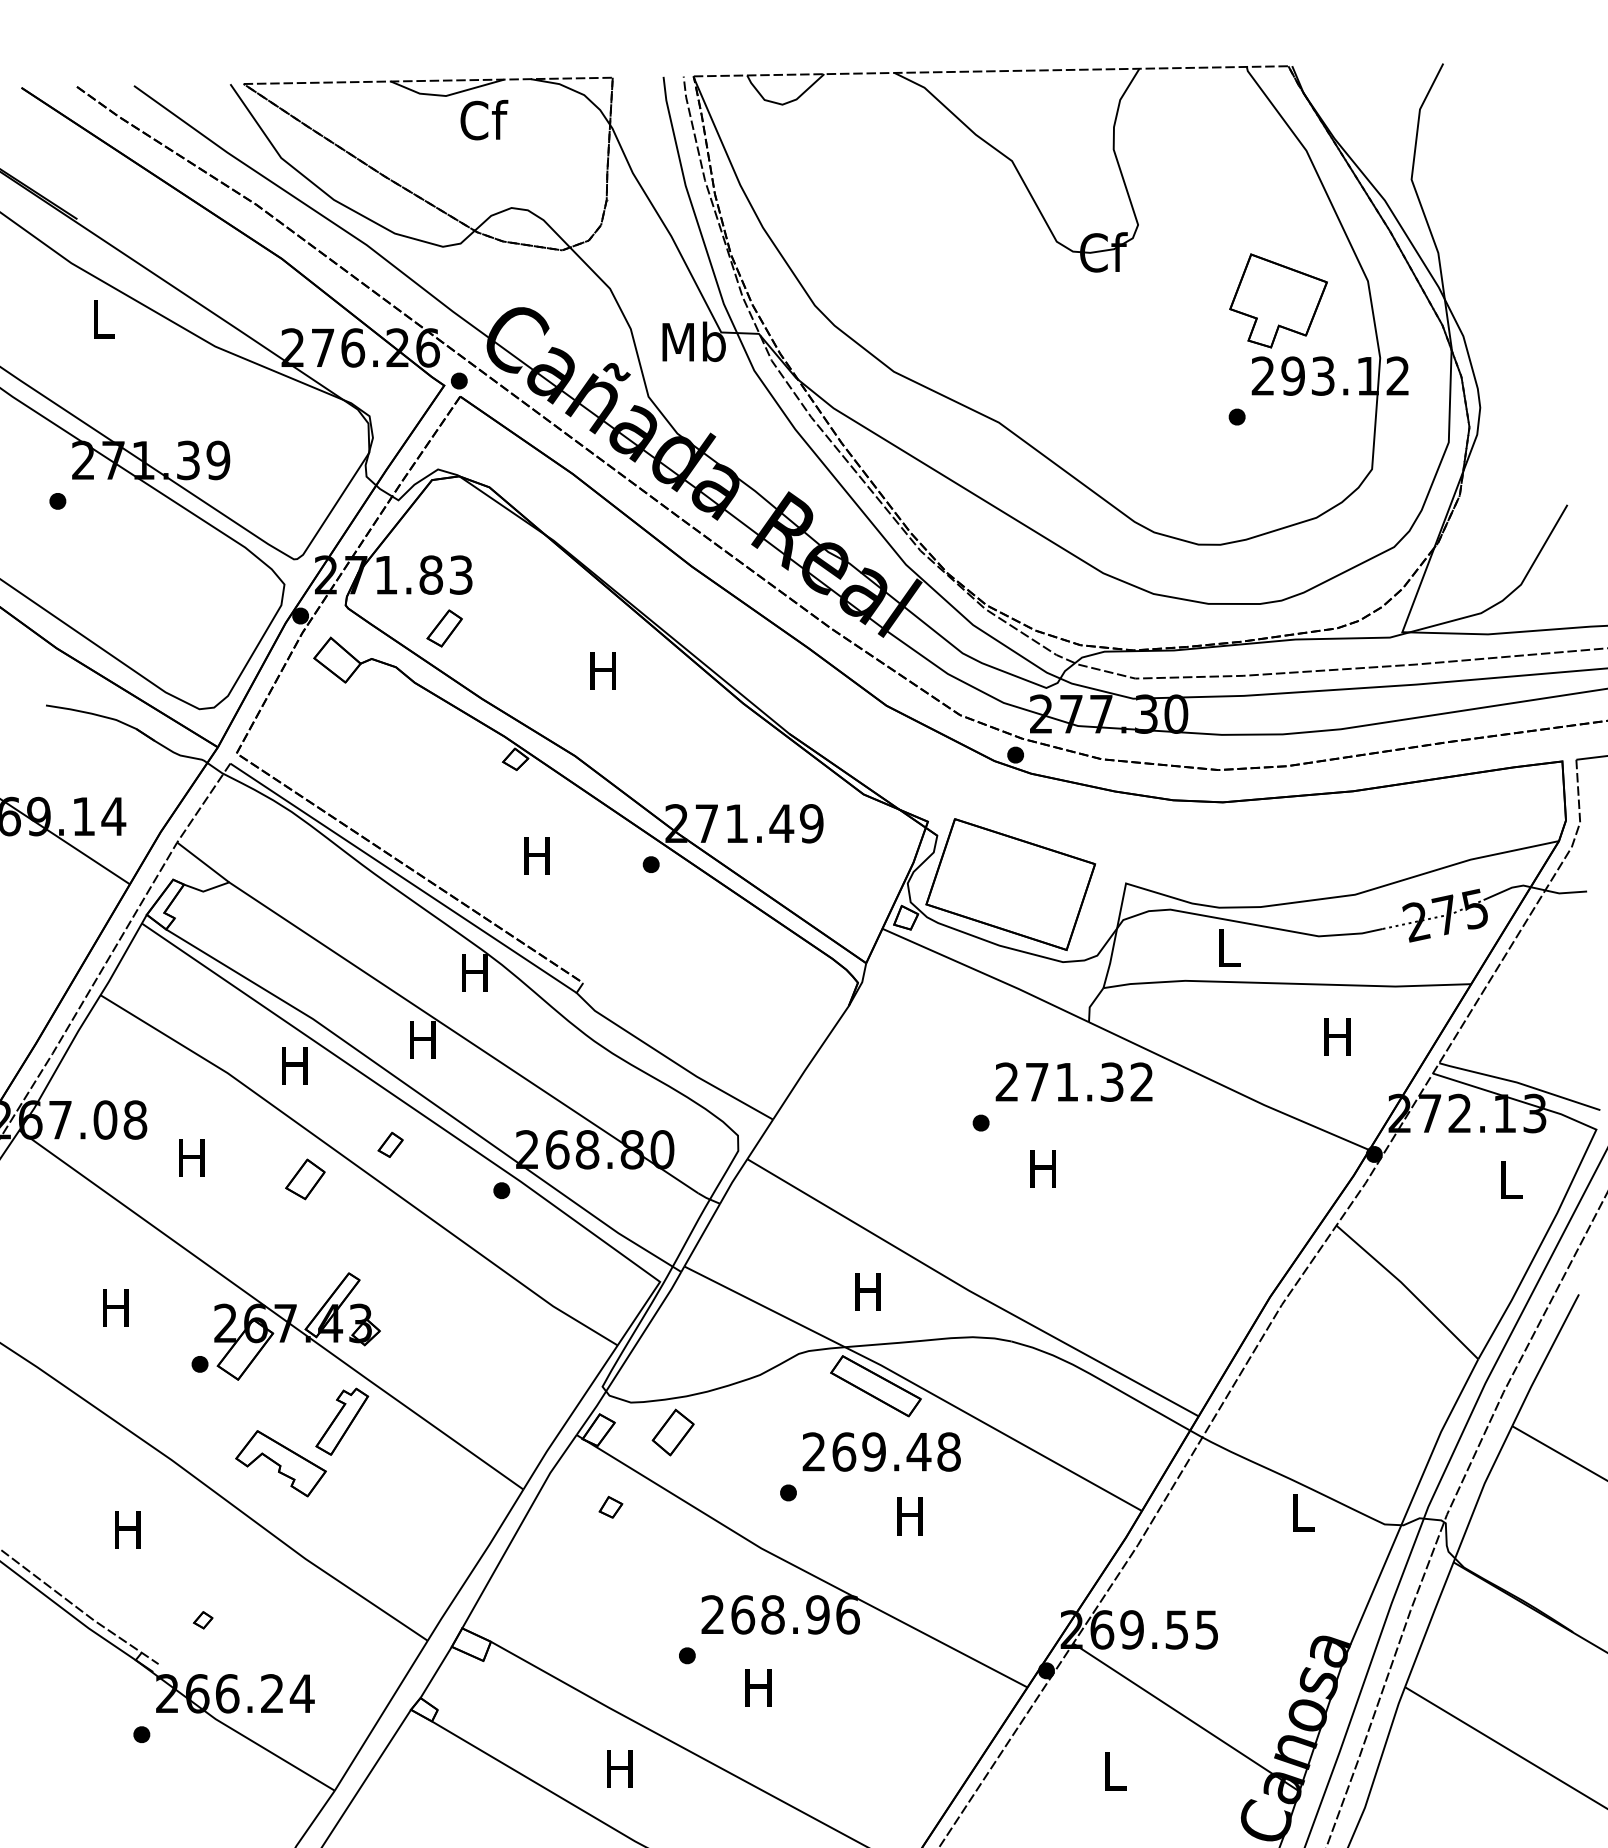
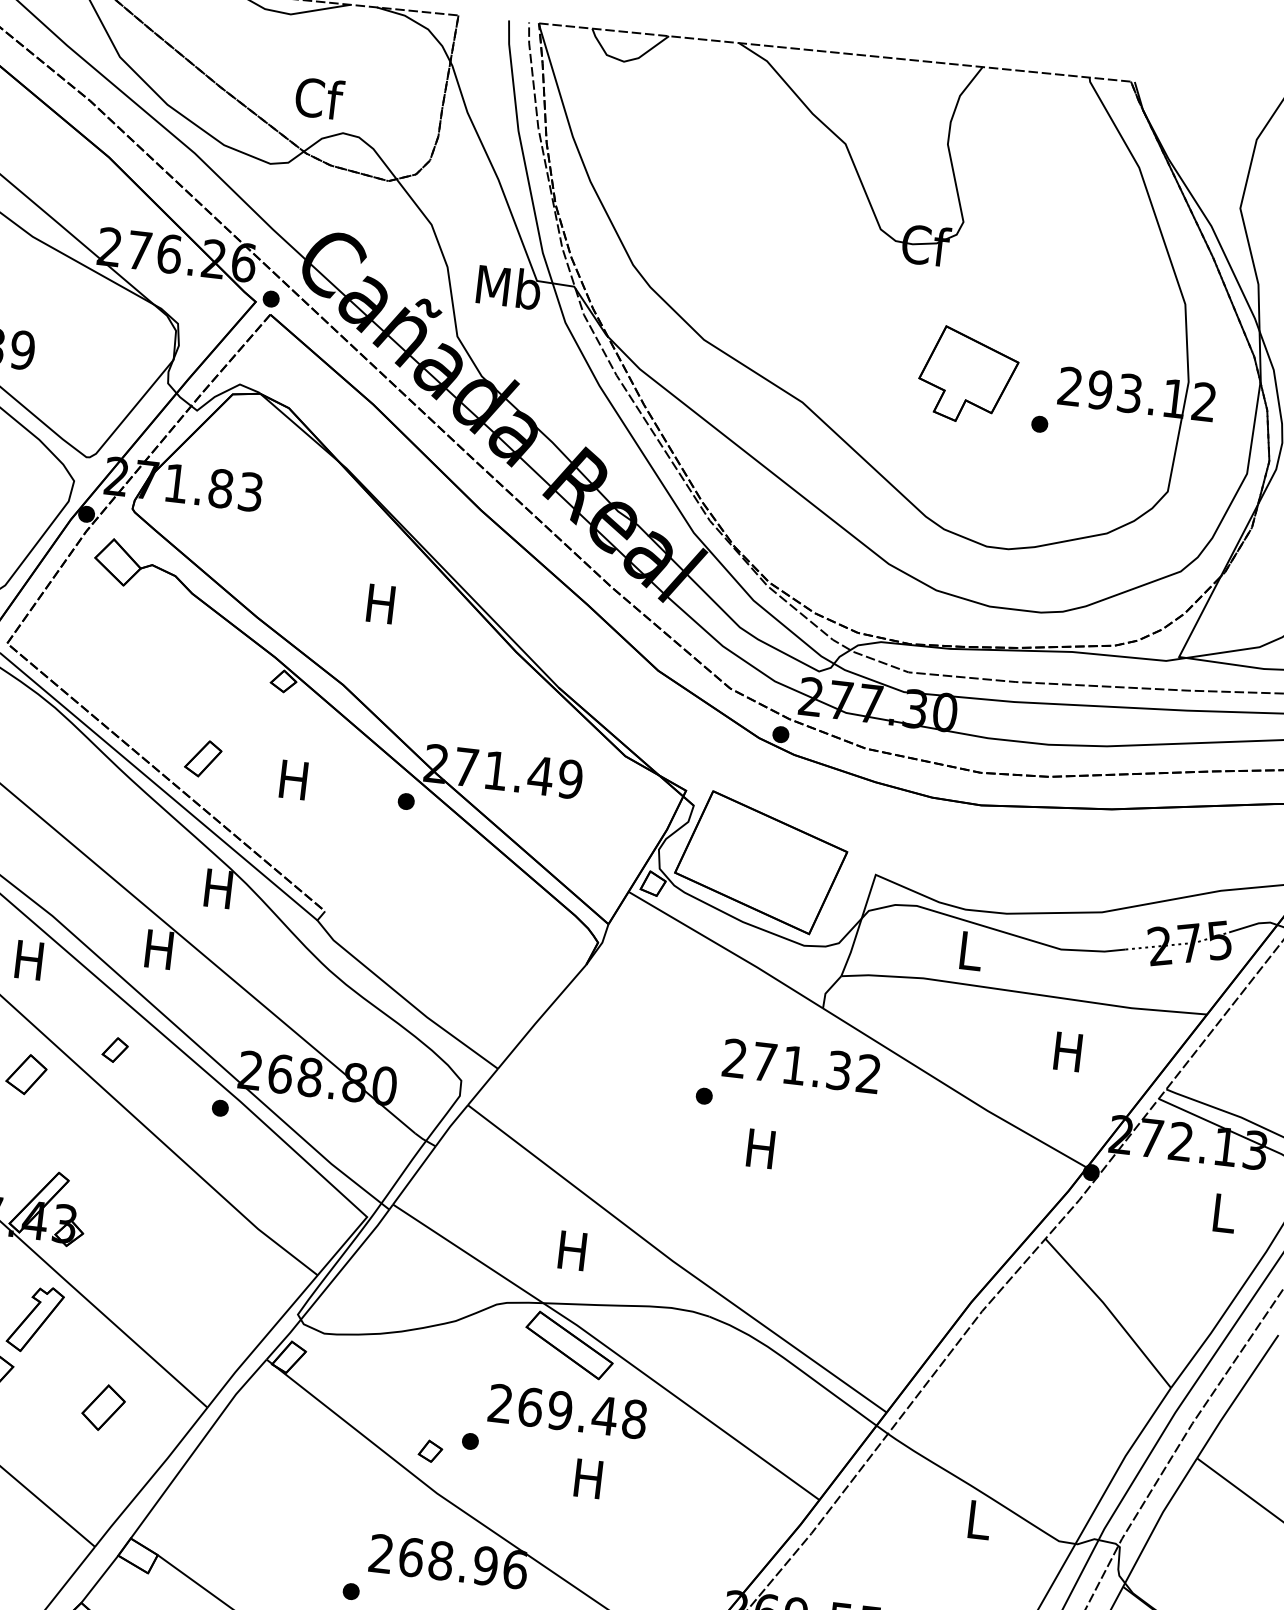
text: (484, 120) -> (319, 98), moved
part: (1278, 300) -> (968, 375), moved
part: (444, 628) -> (203, 758), moved
part: (672, 1432) -> (102, 1407), moved
part: (610, 1507) -> (430, 1451), moved

